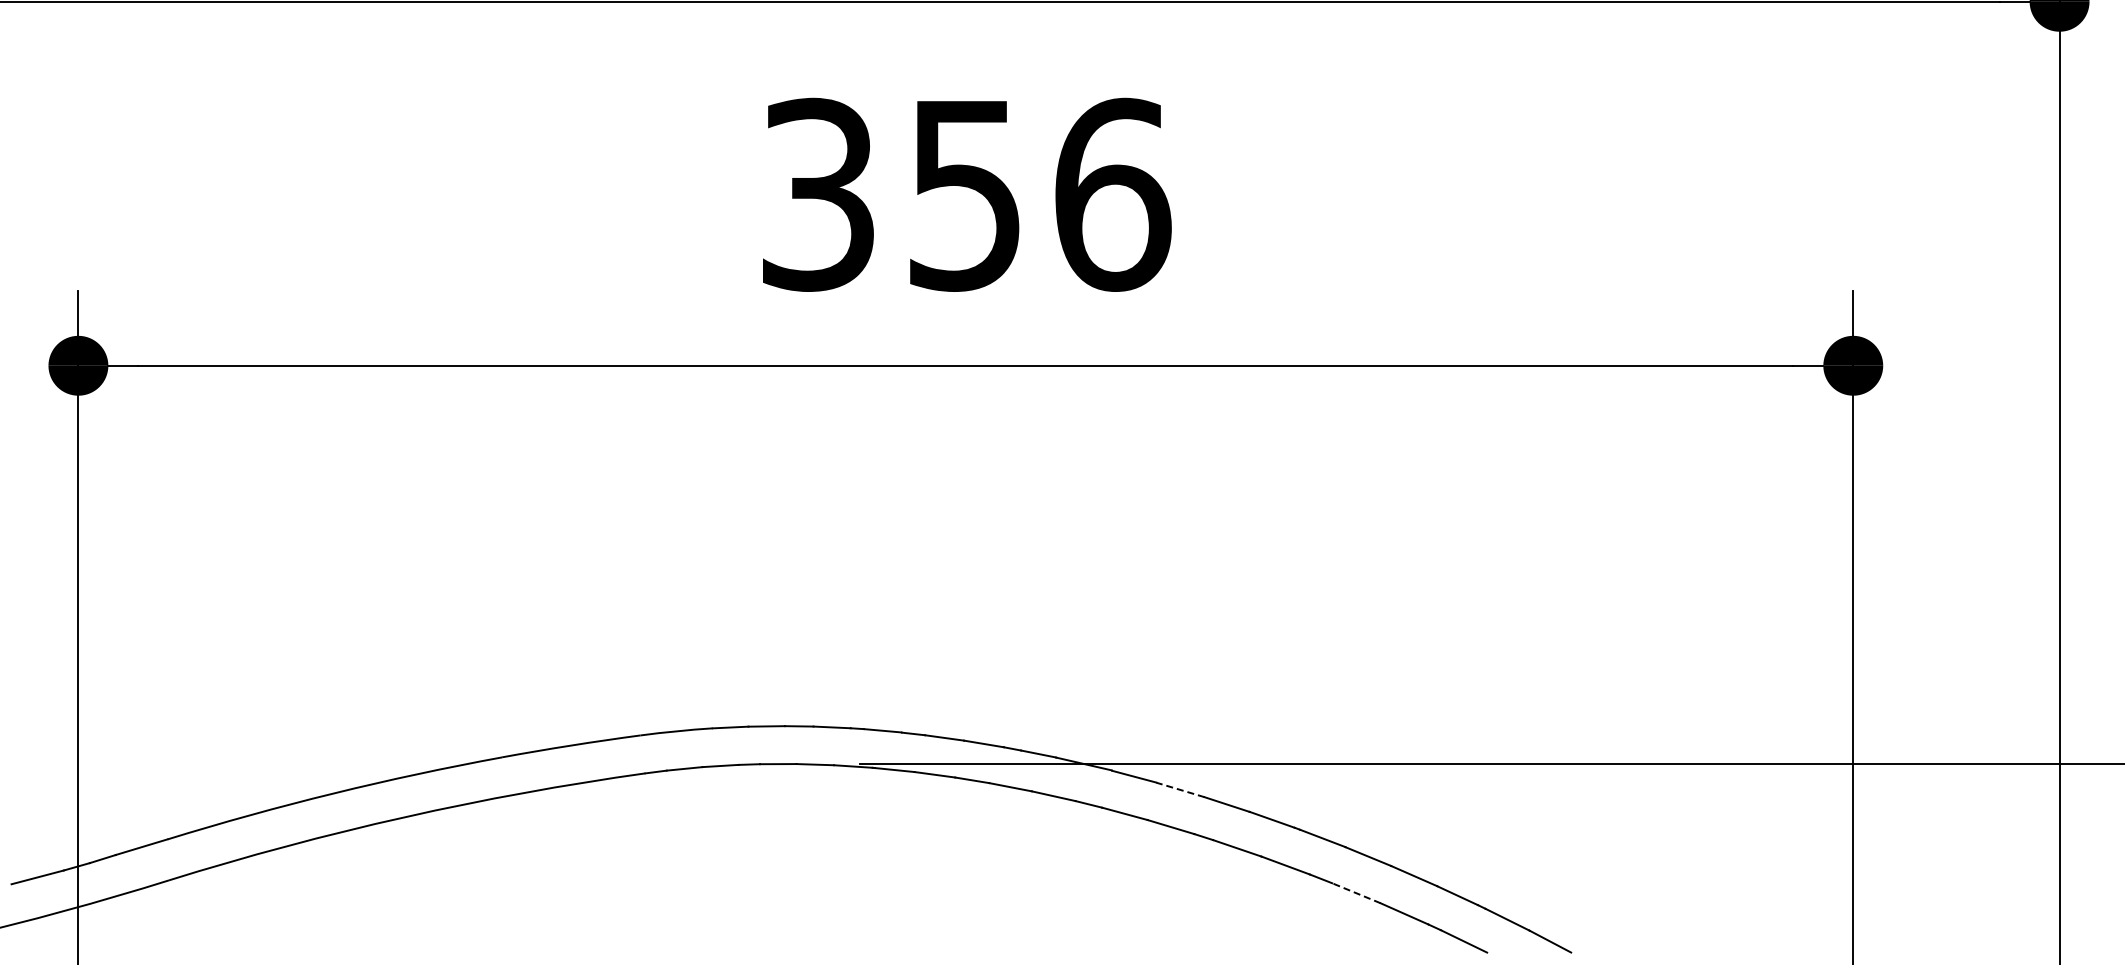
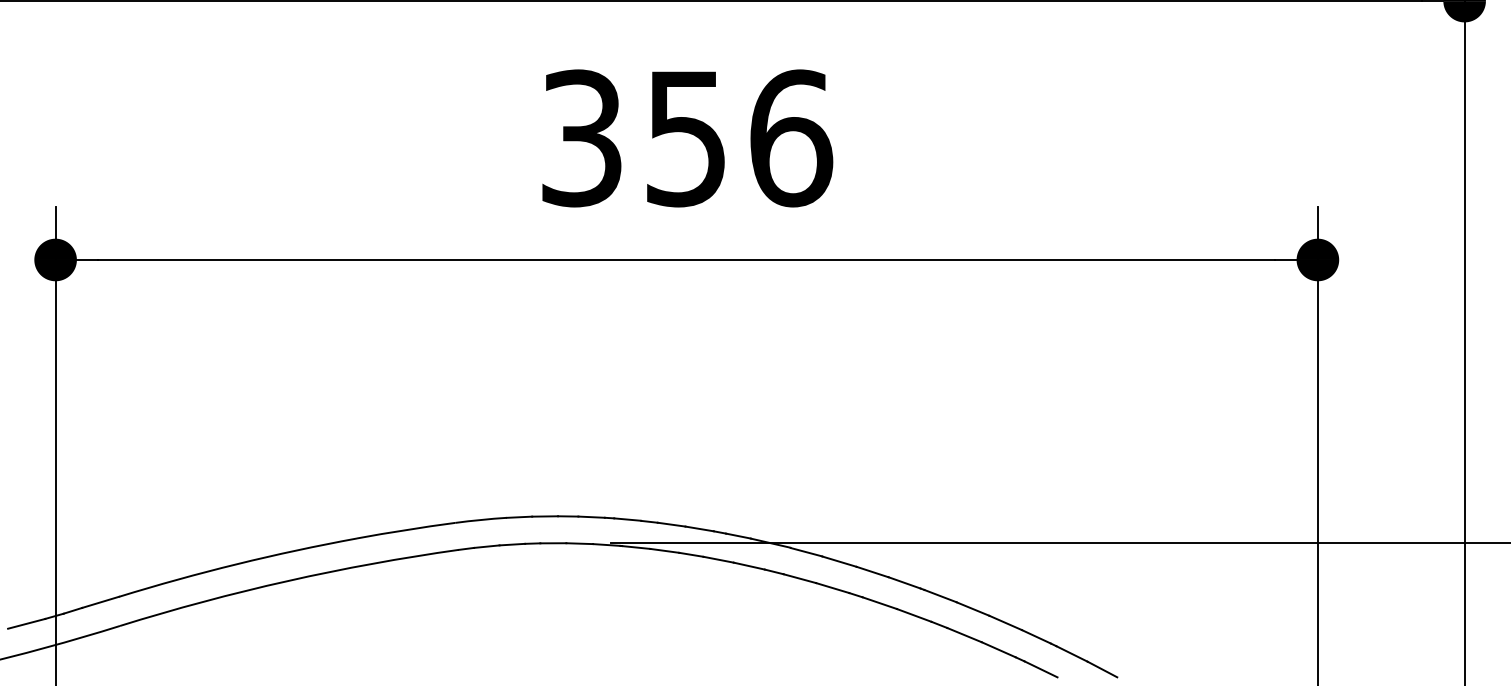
line: (1180, 789) -> (839, 561), dashed -> solid
line: (1355, 893) -> (963, 635), dashed -> solid

